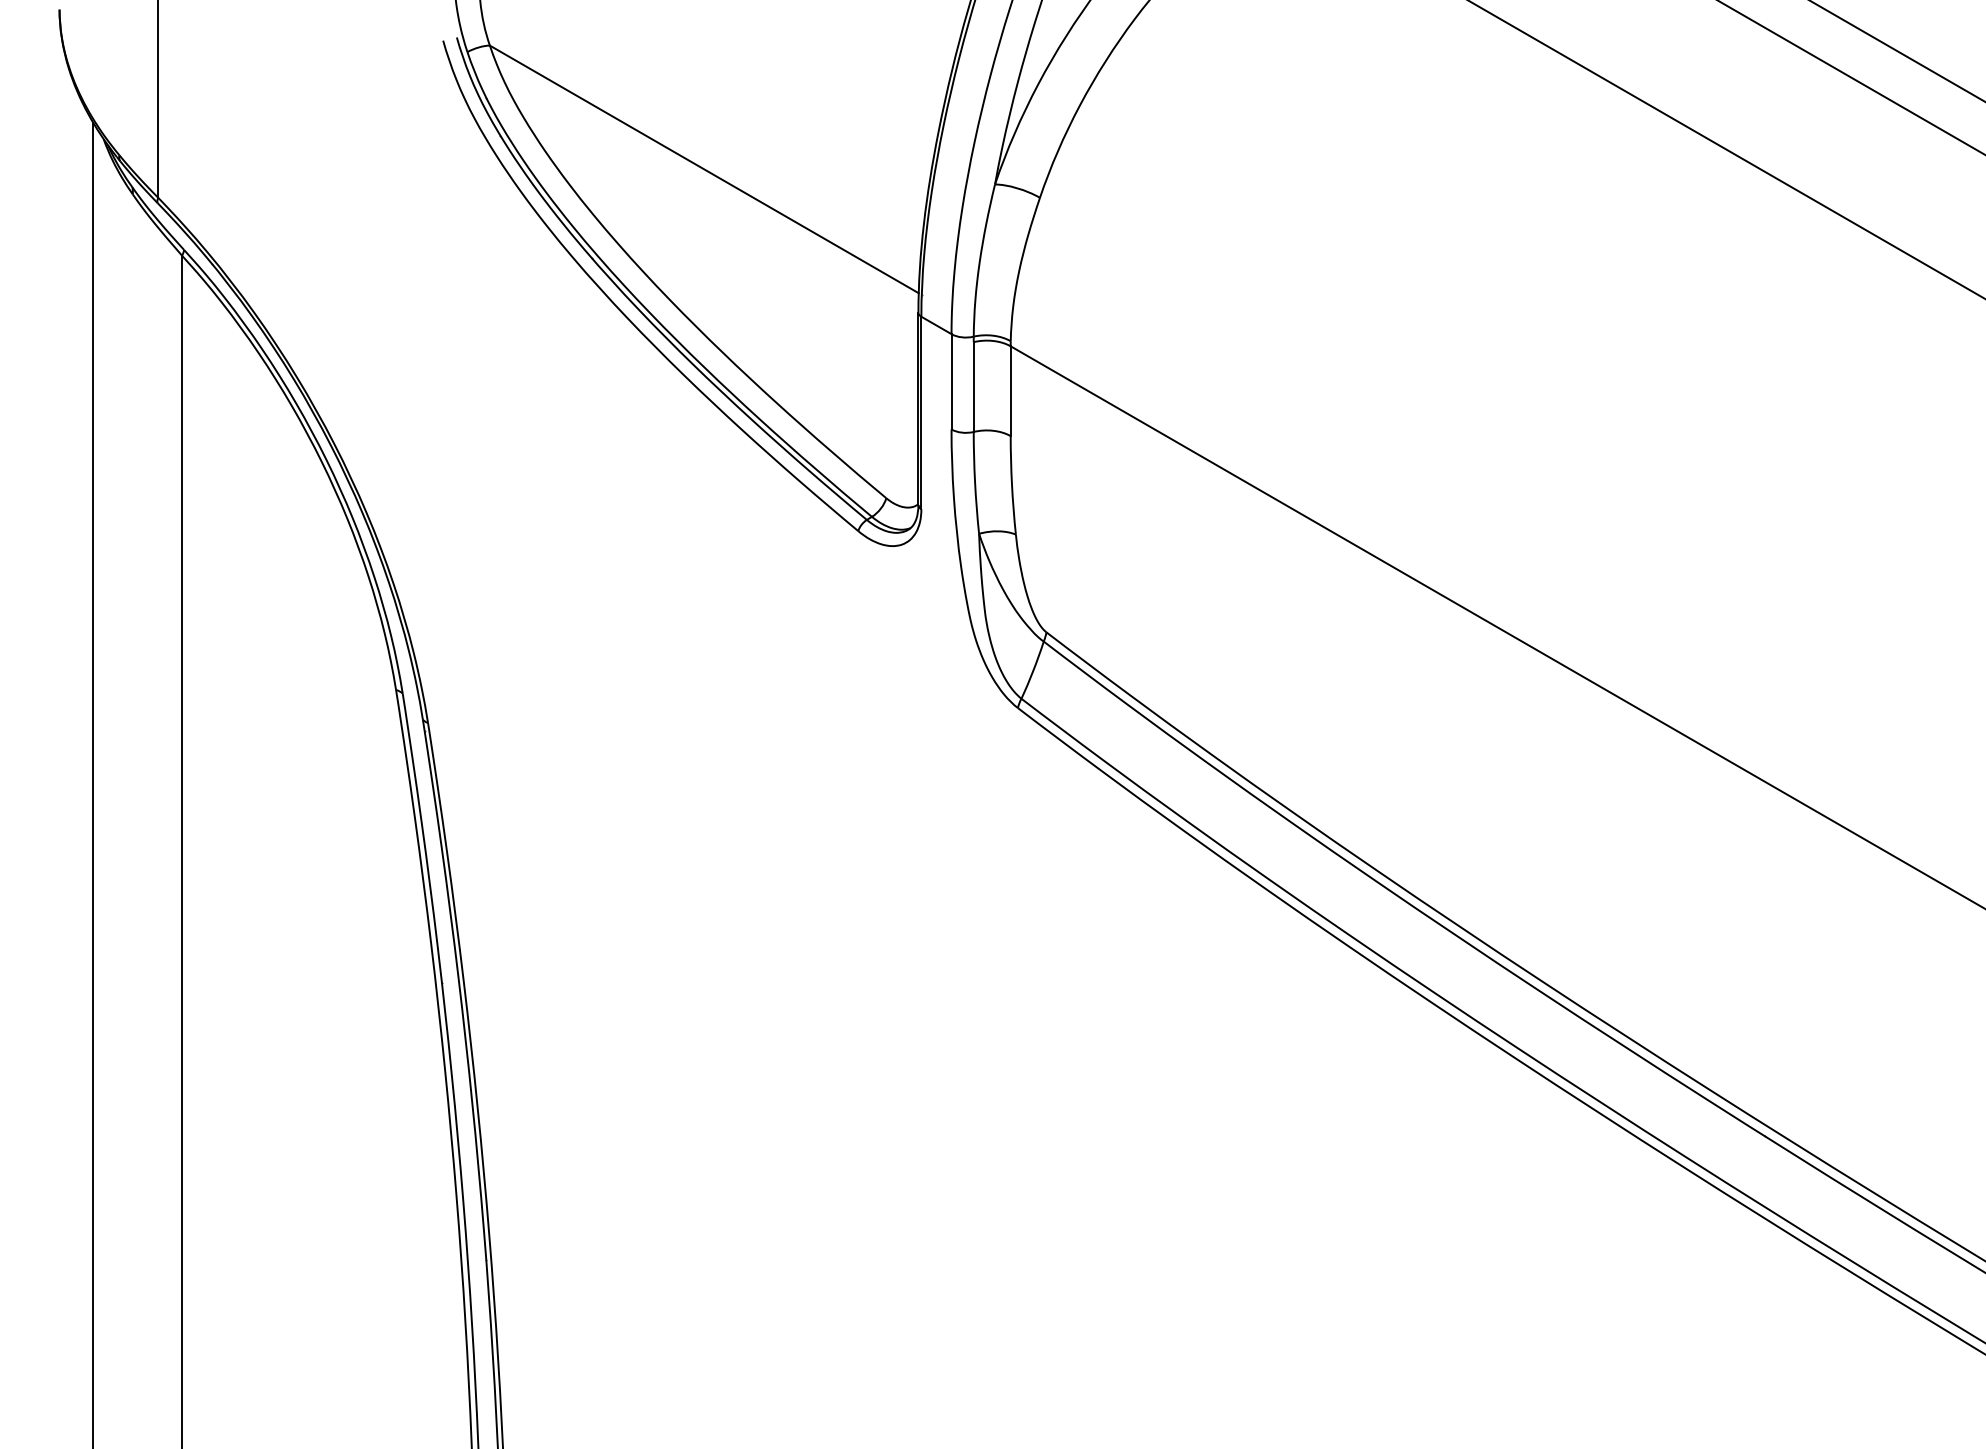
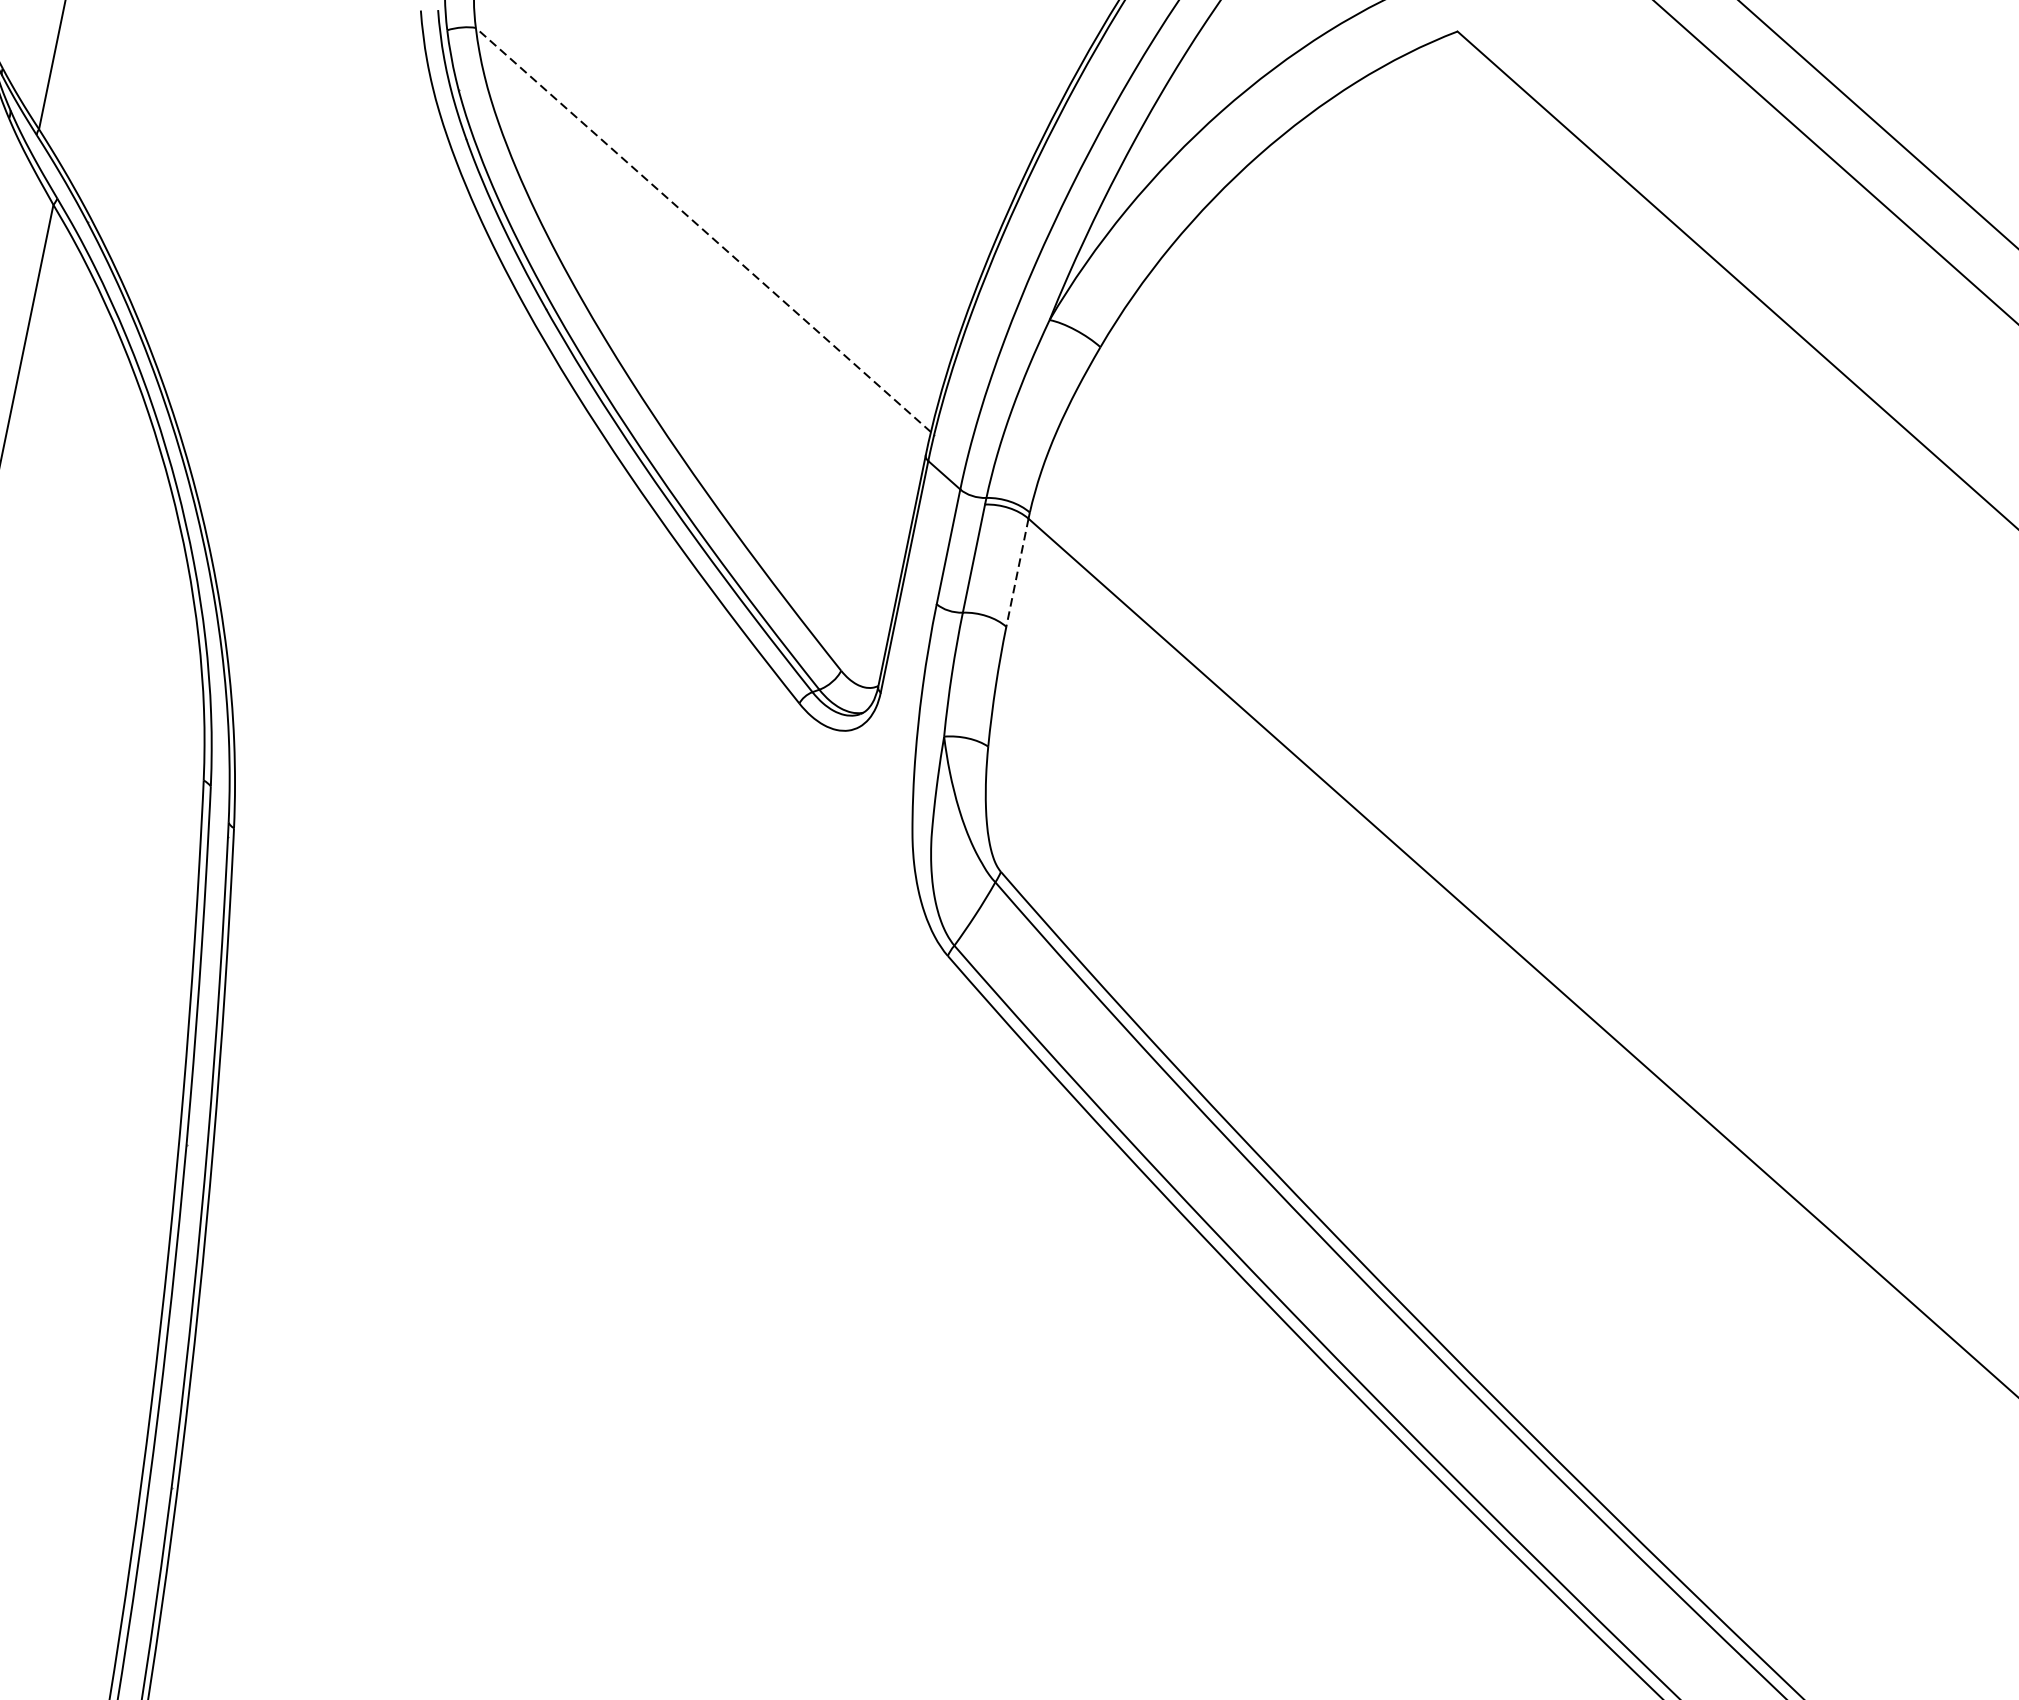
line: (704, 169) -> (703, 230), solid -> dashed
line: (1010, 391) -> (1017, 573), solid -> dashed

